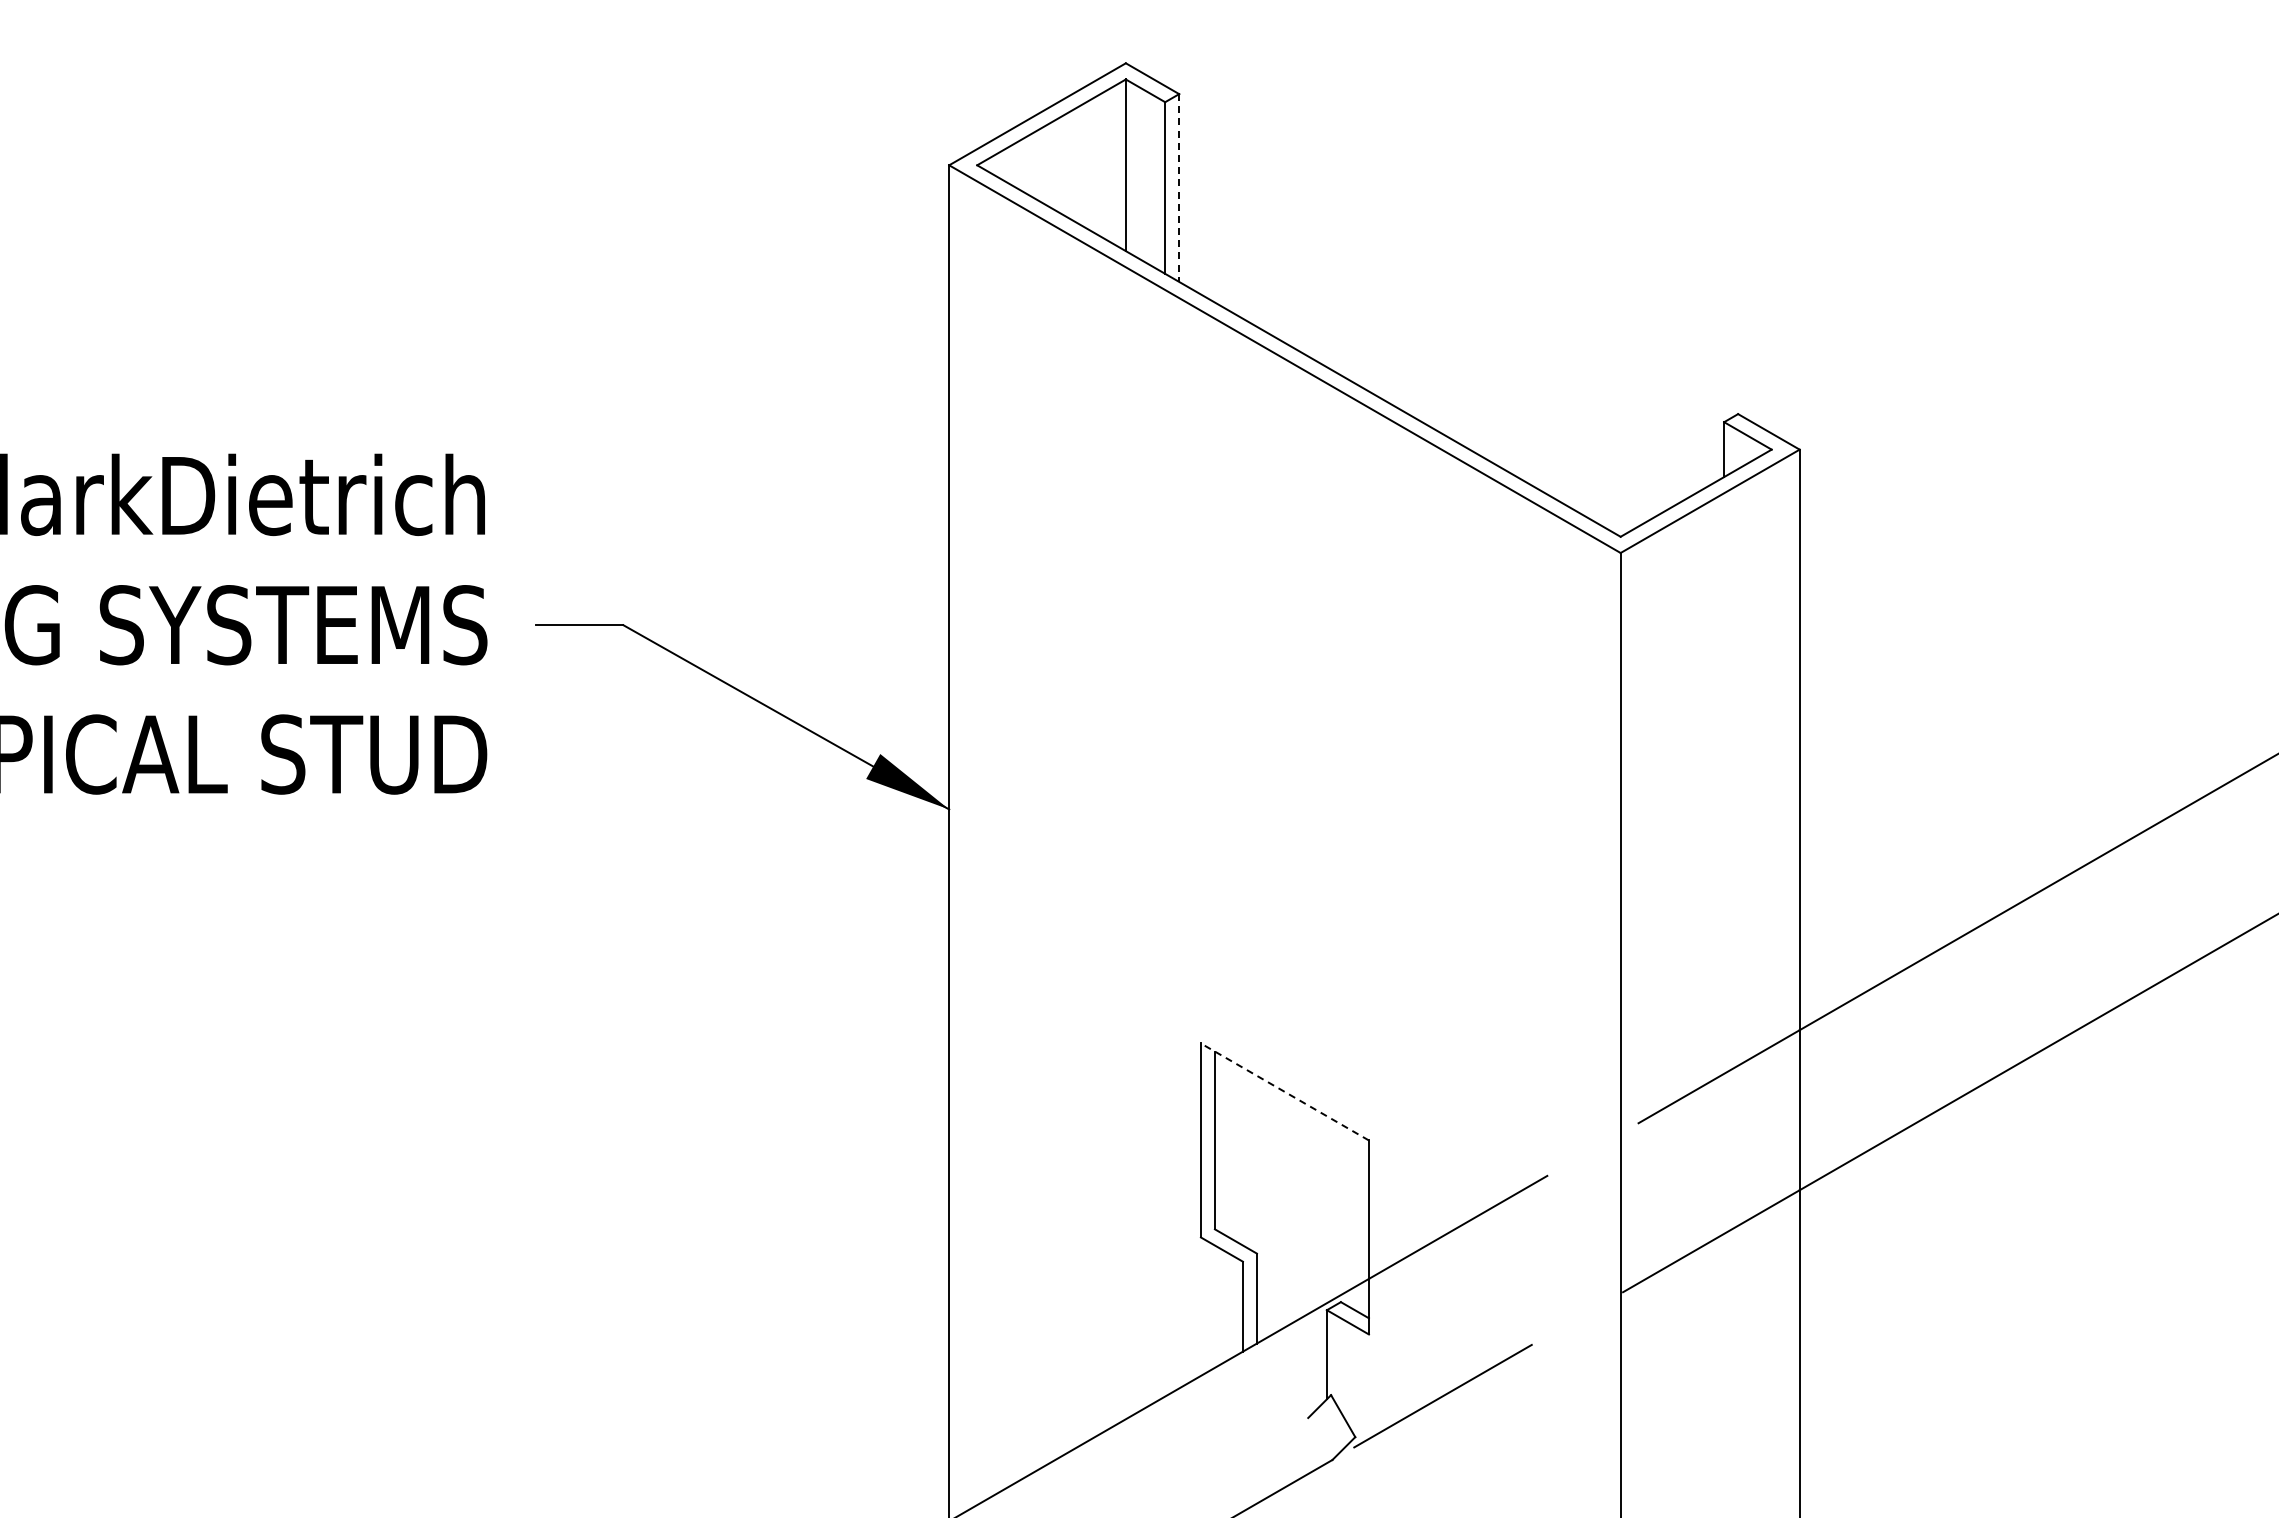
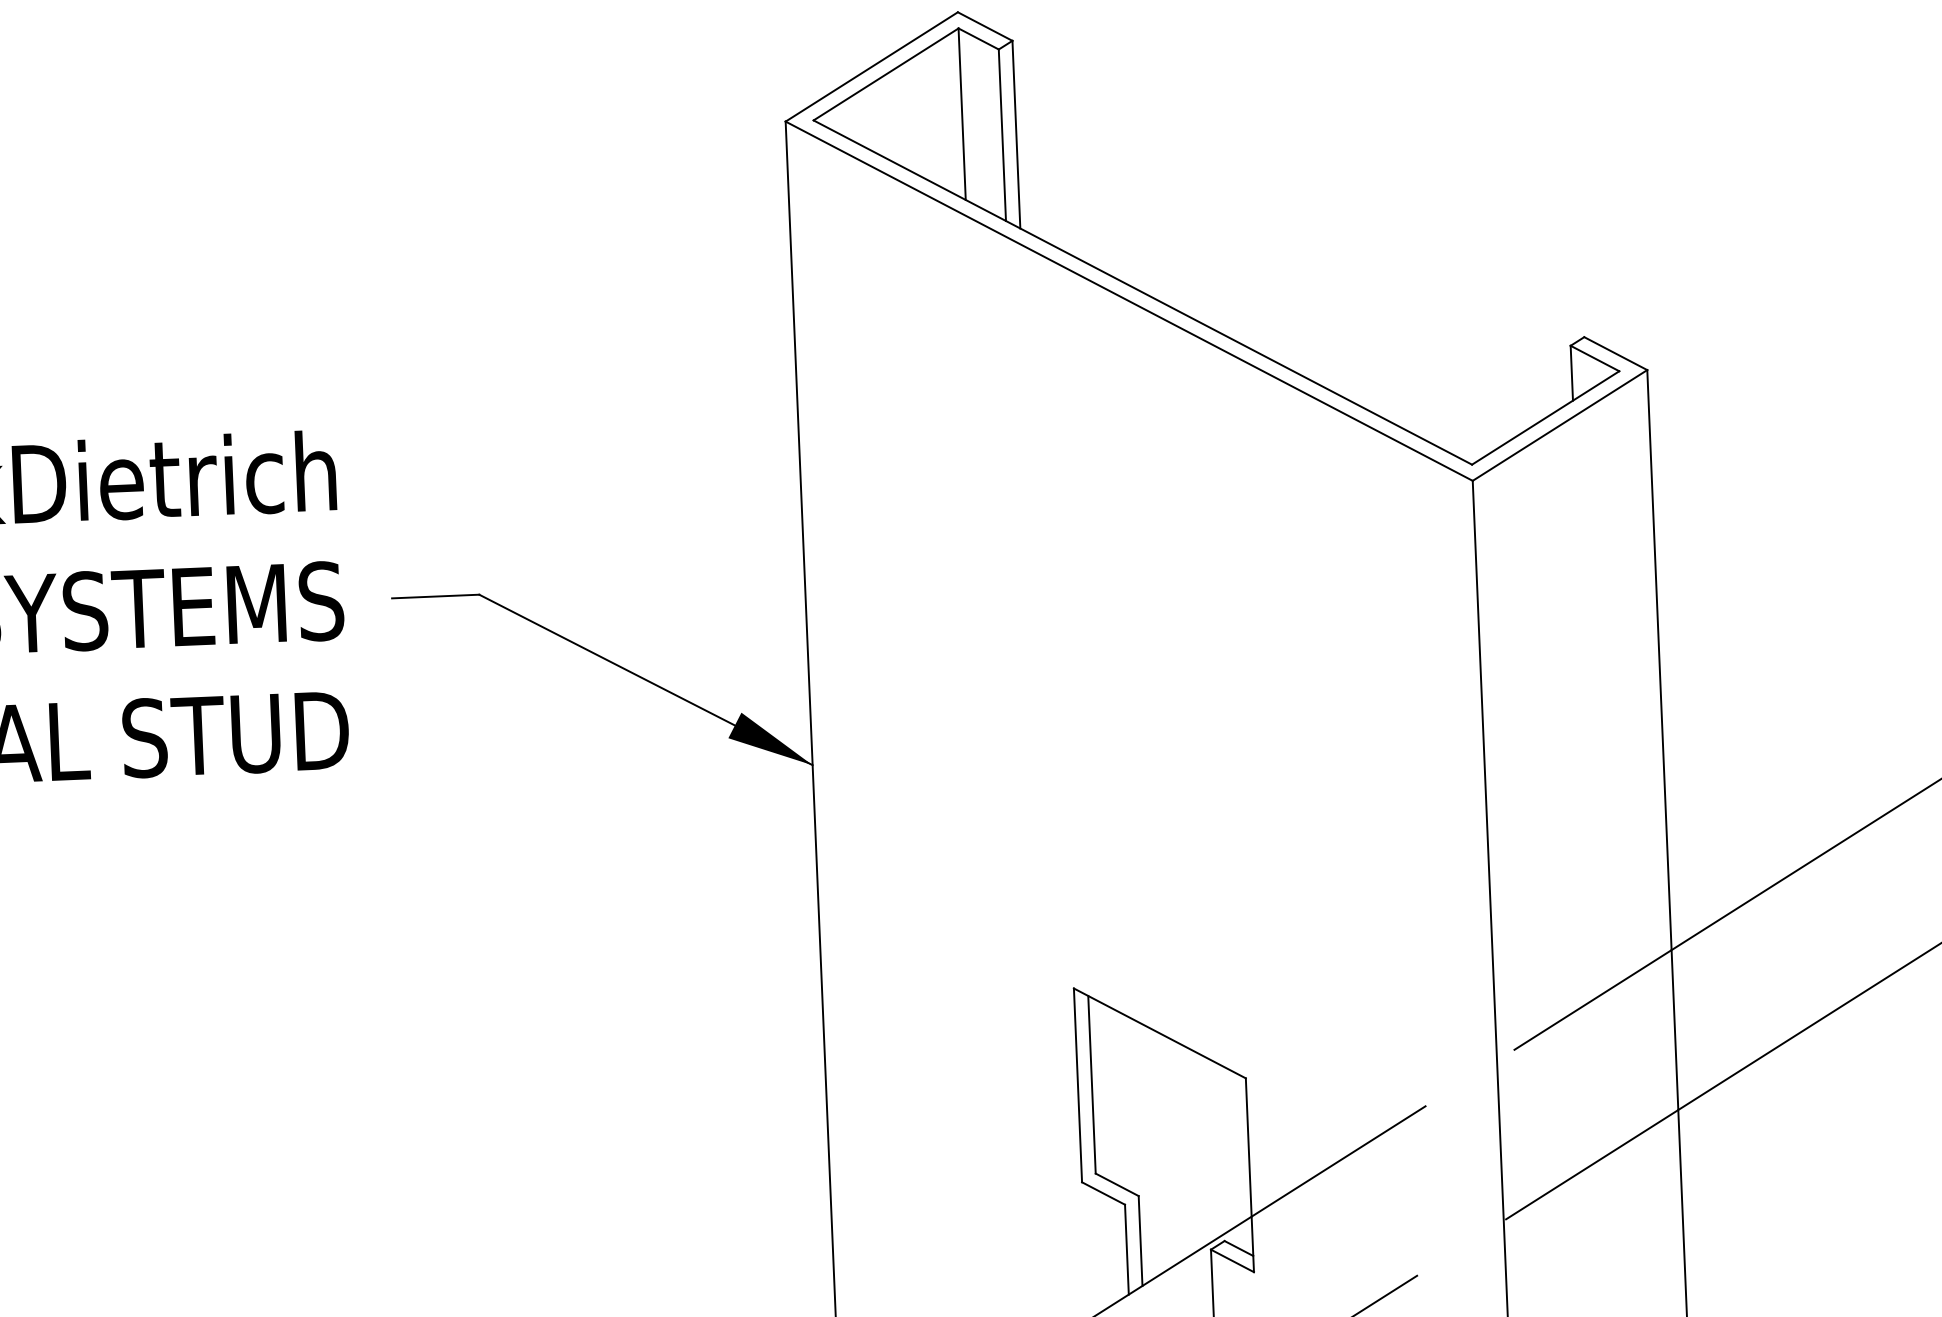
line: (1179, 188) -> (1016, 135), dashed -> solid
line: (1284, 1091) -> (1159, 1032), dashed -> solid

